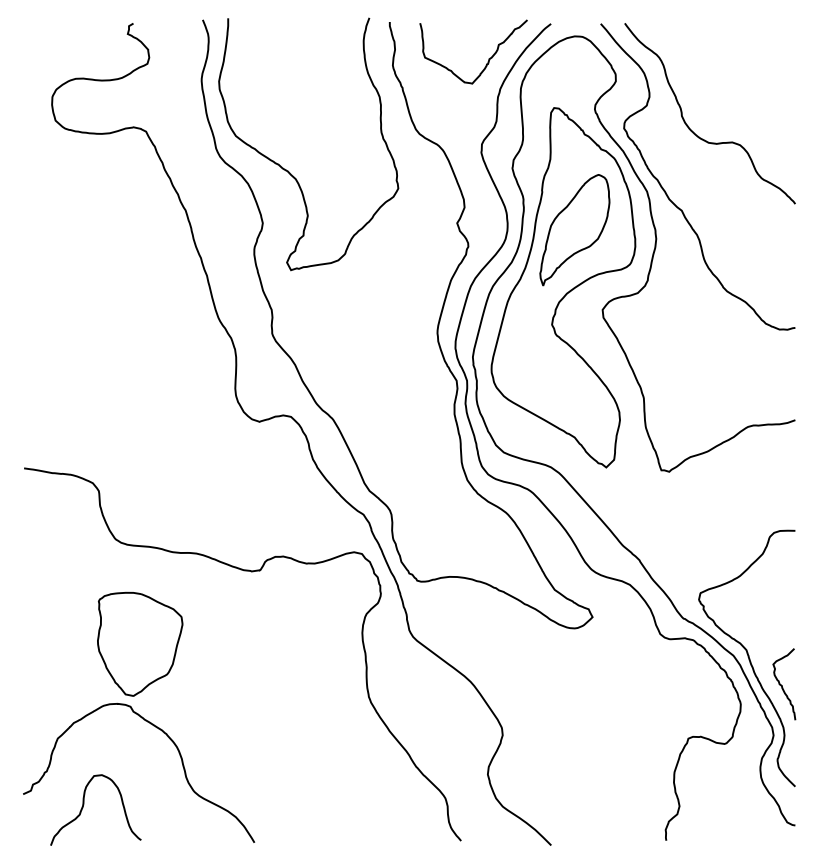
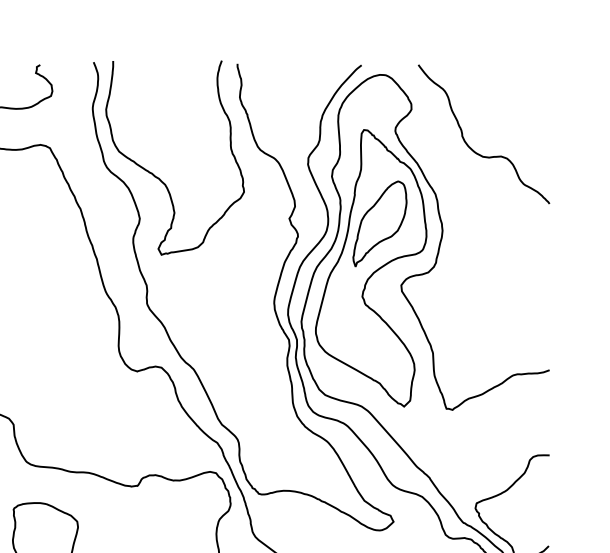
curve: (488, 58) -> (313, 91), removed
curve: (668, 195) -> (452, 197), removed

